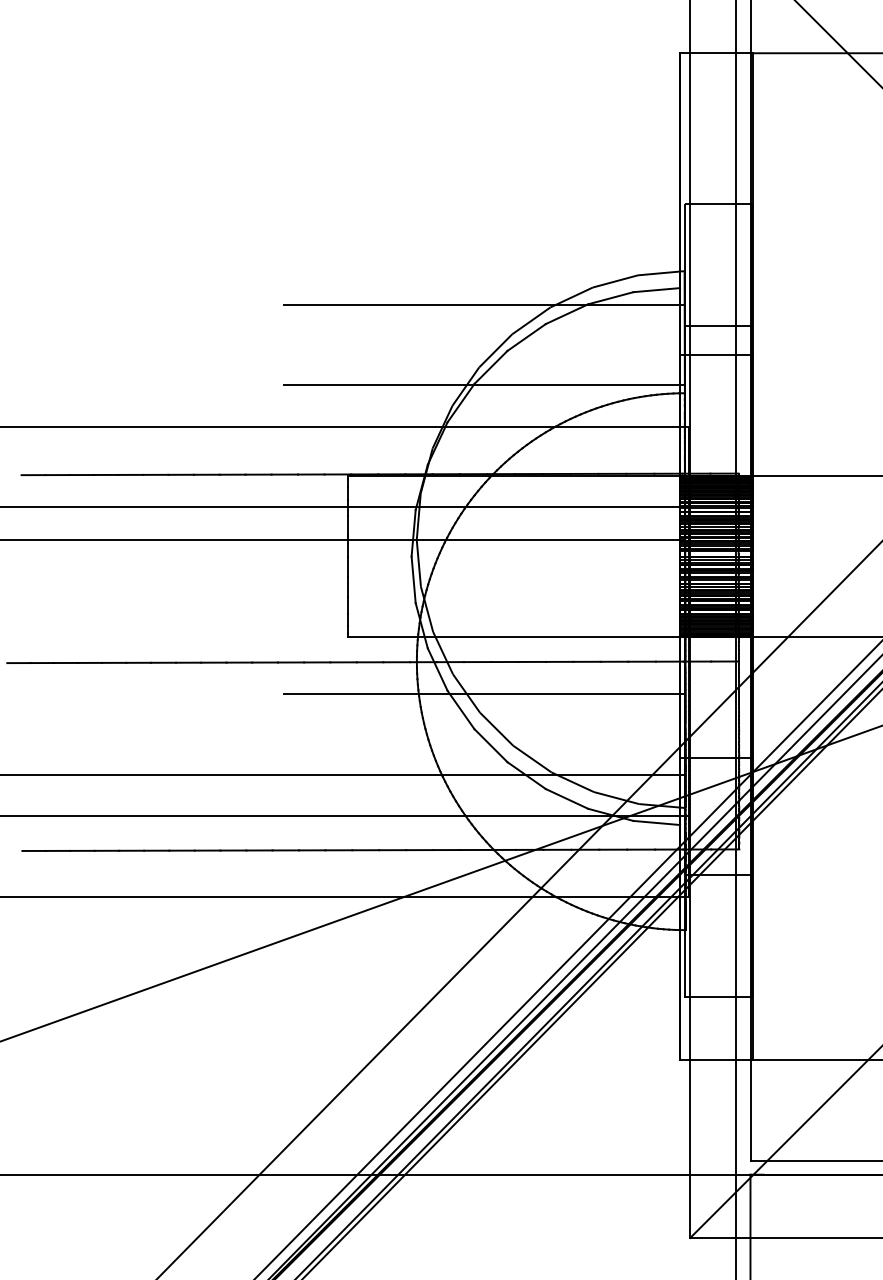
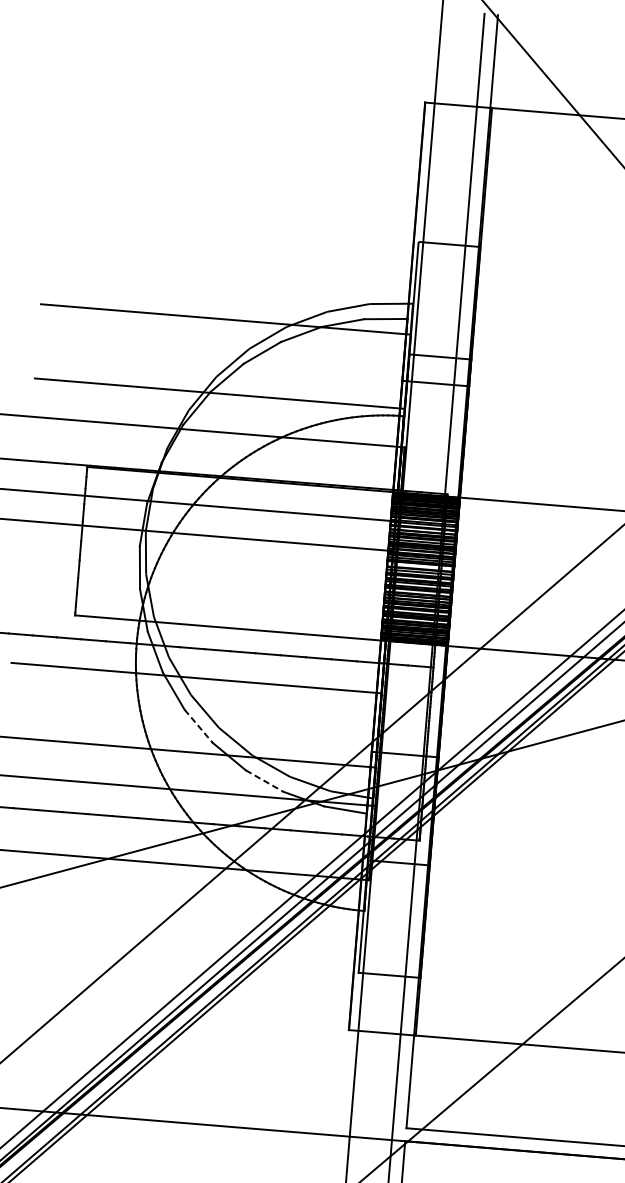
line: (491, 746) -> (199, 727), solid -> dashed
line: (567, 799) -> (265, 781), solid -> dashed

